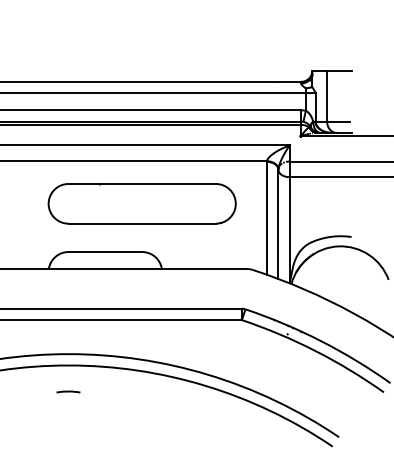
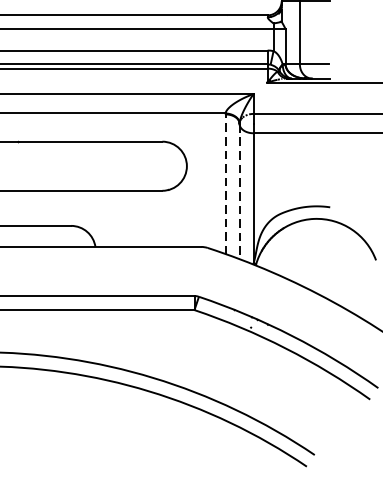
line: (267, 218) -> (226, 184), solid -> dashed
line: (278, 224) -> (239, 191), solid -> dashed

